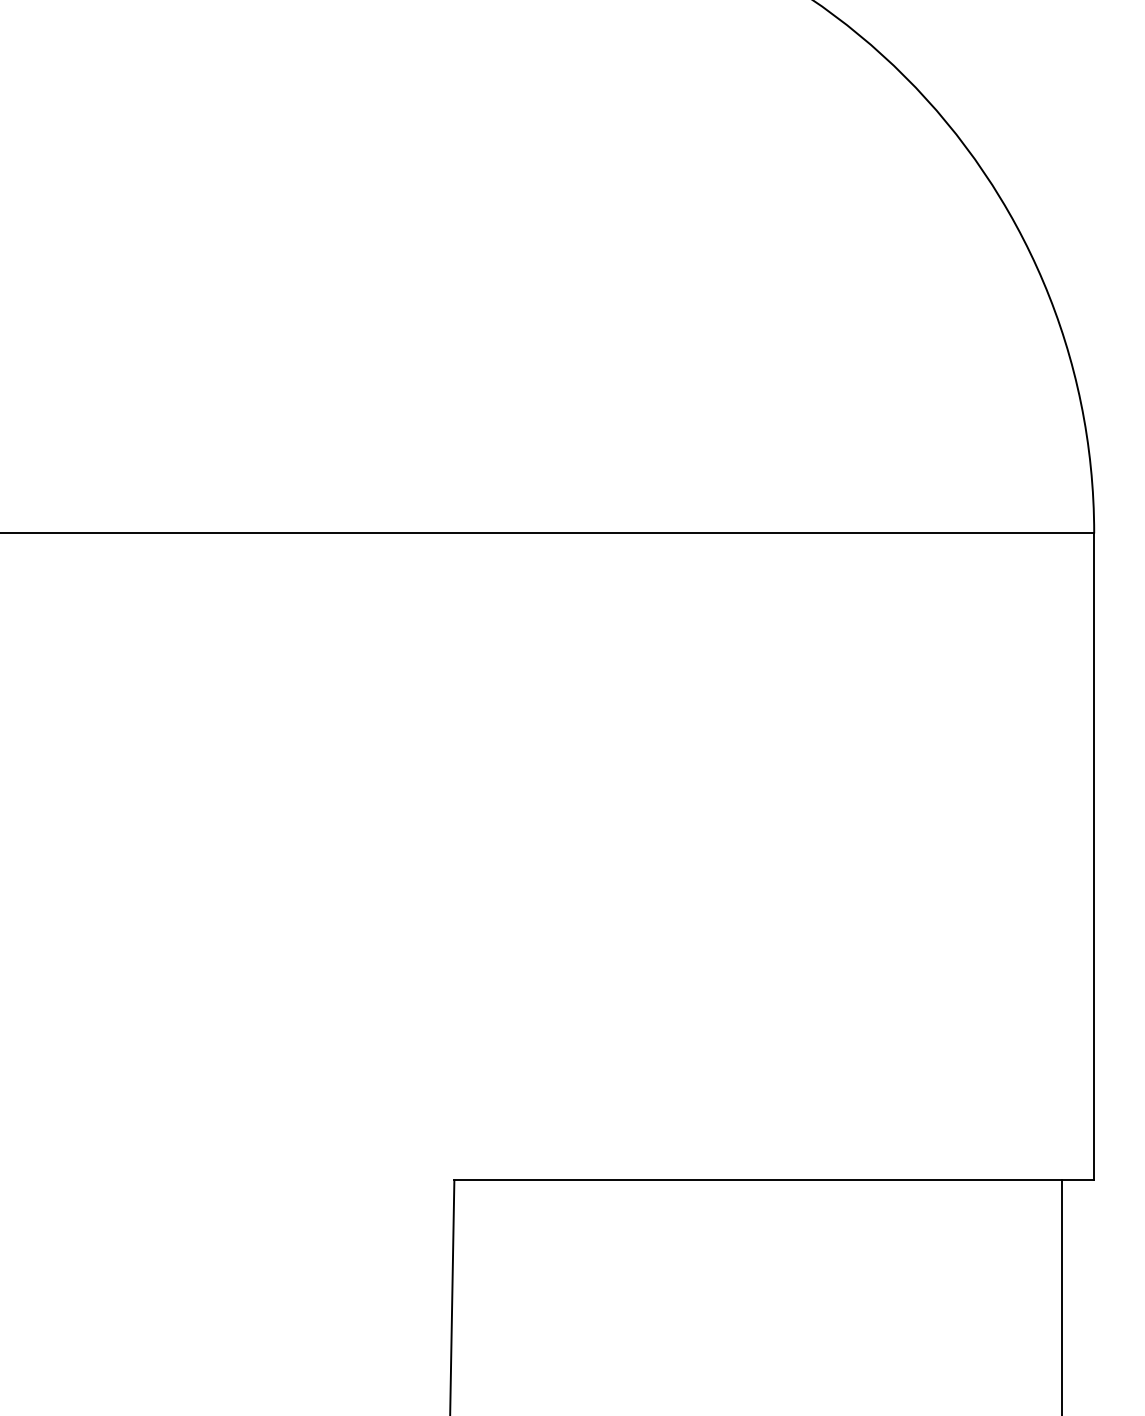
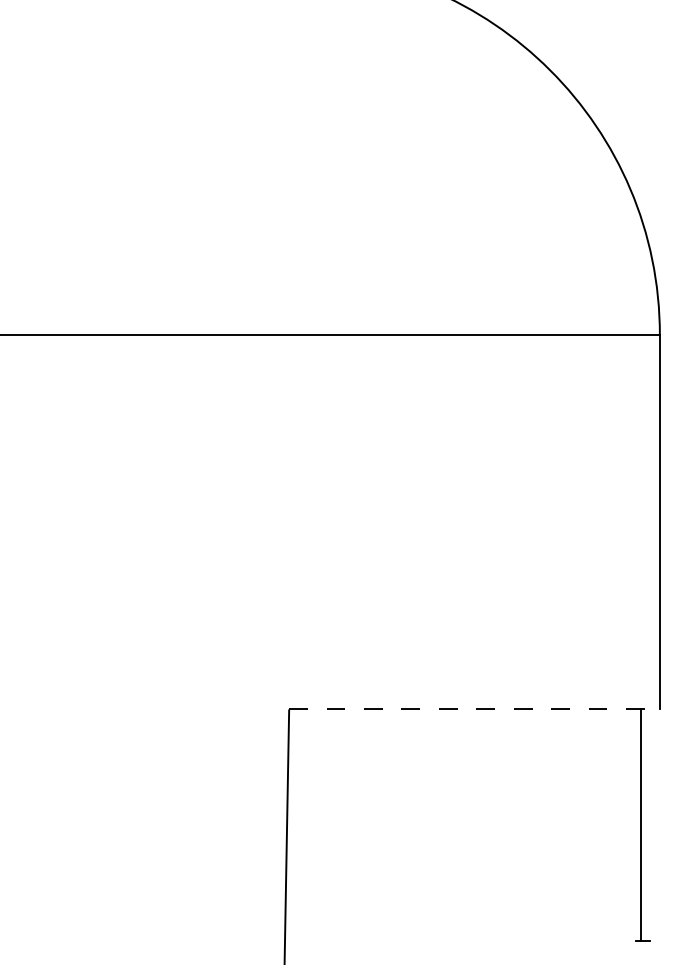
line: (775, 1179) -> (475, 709), solid -> dashed

